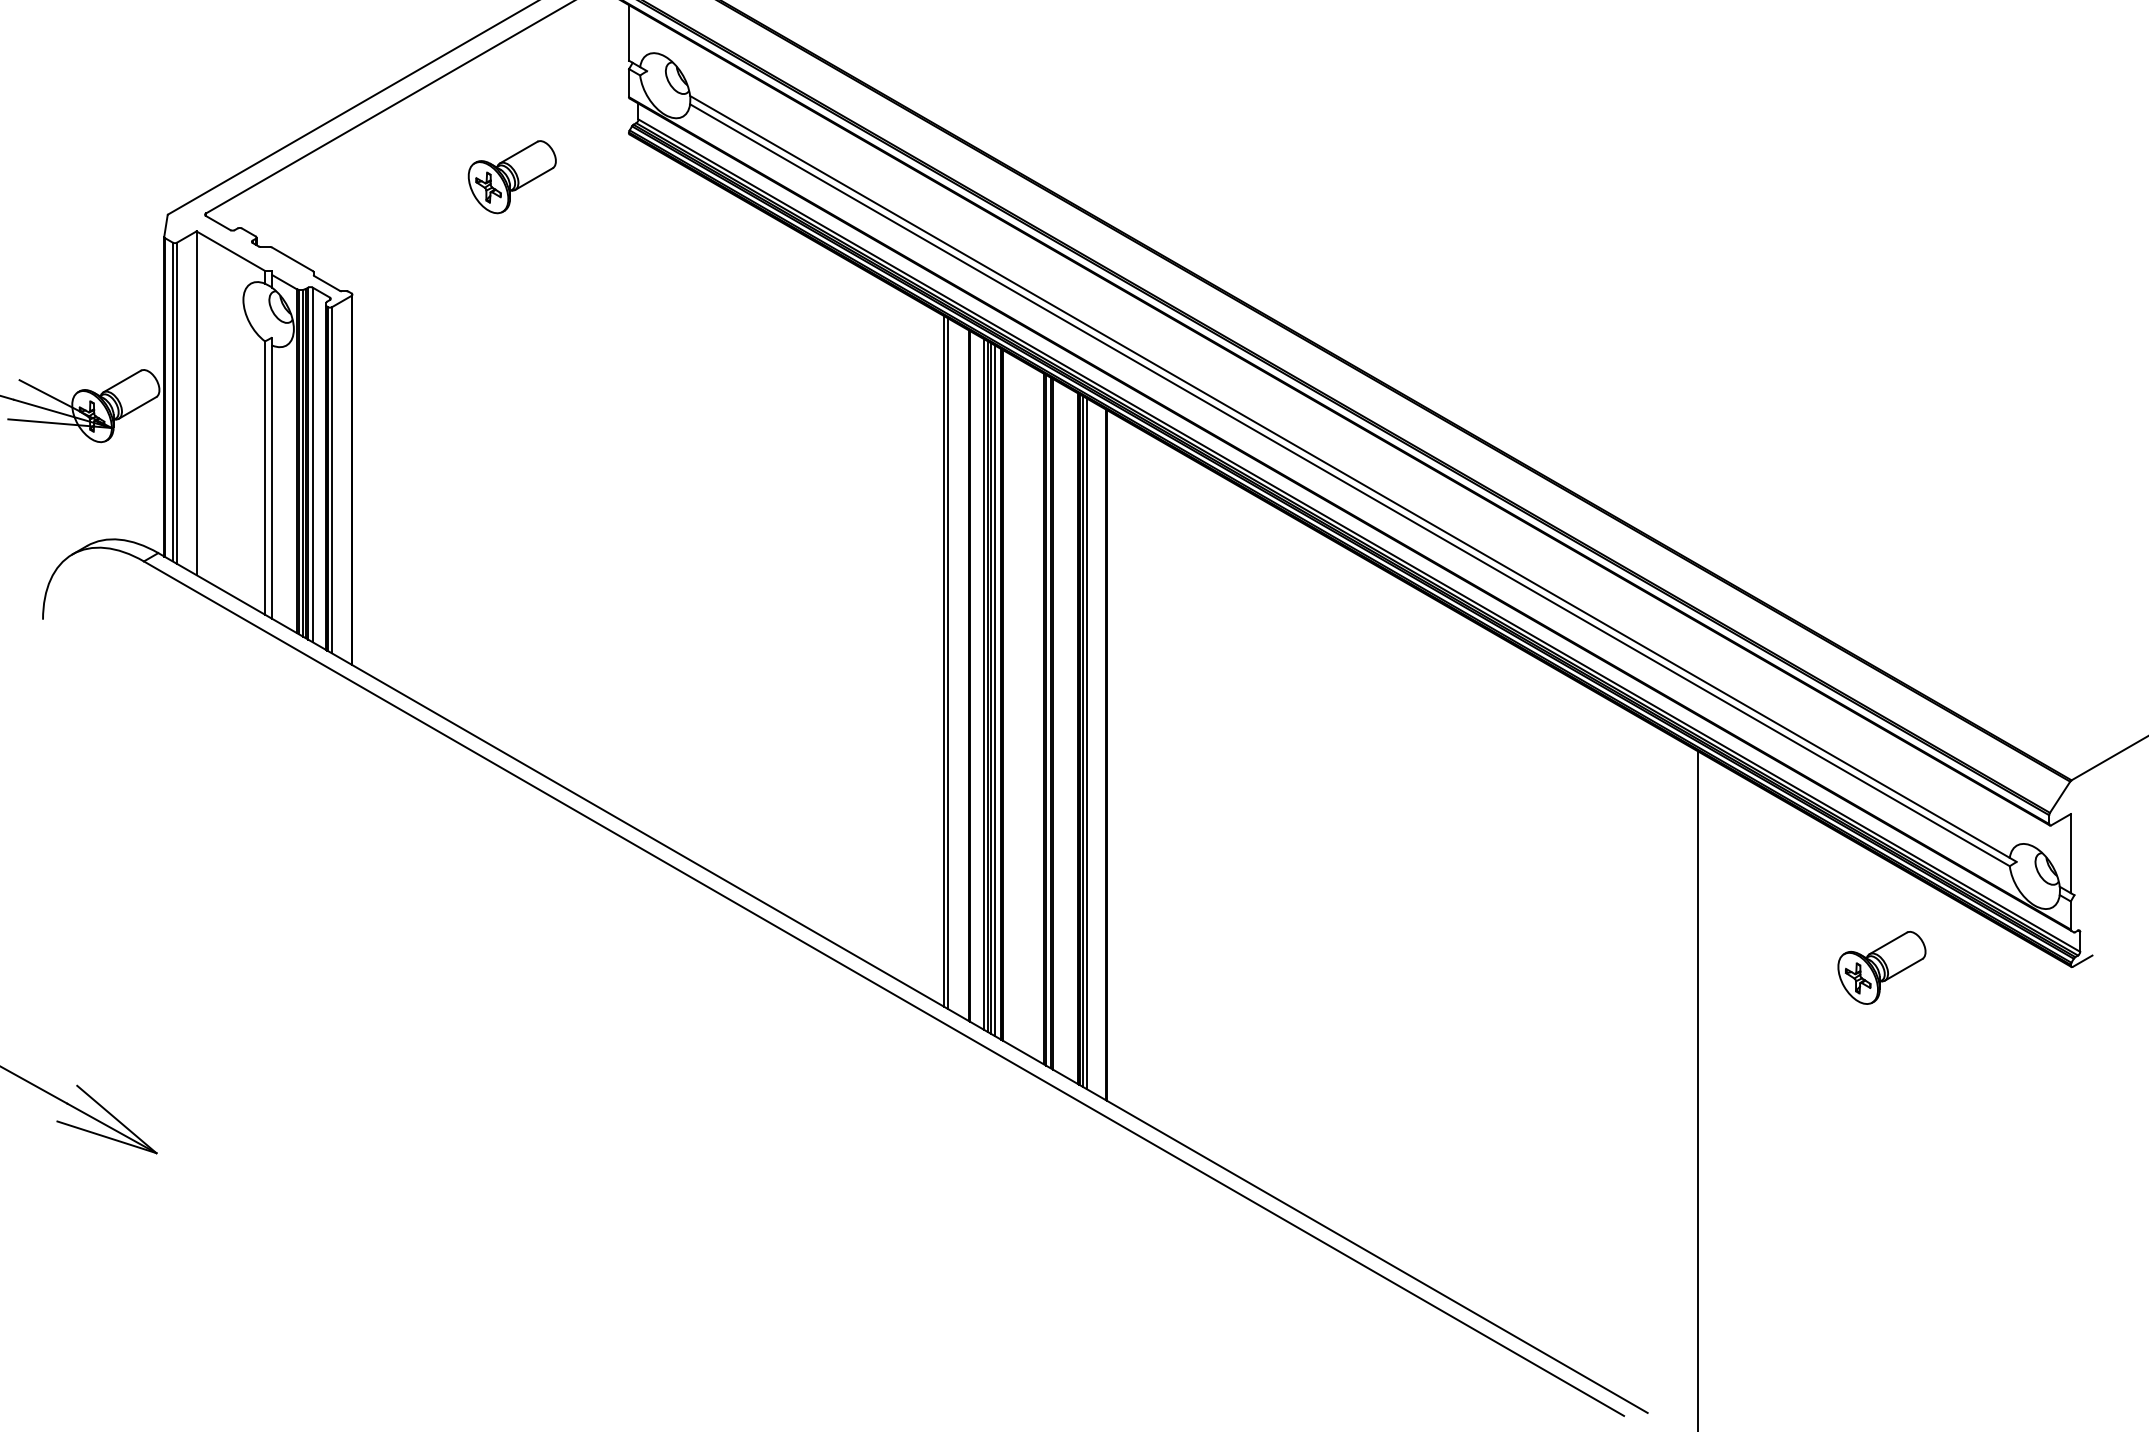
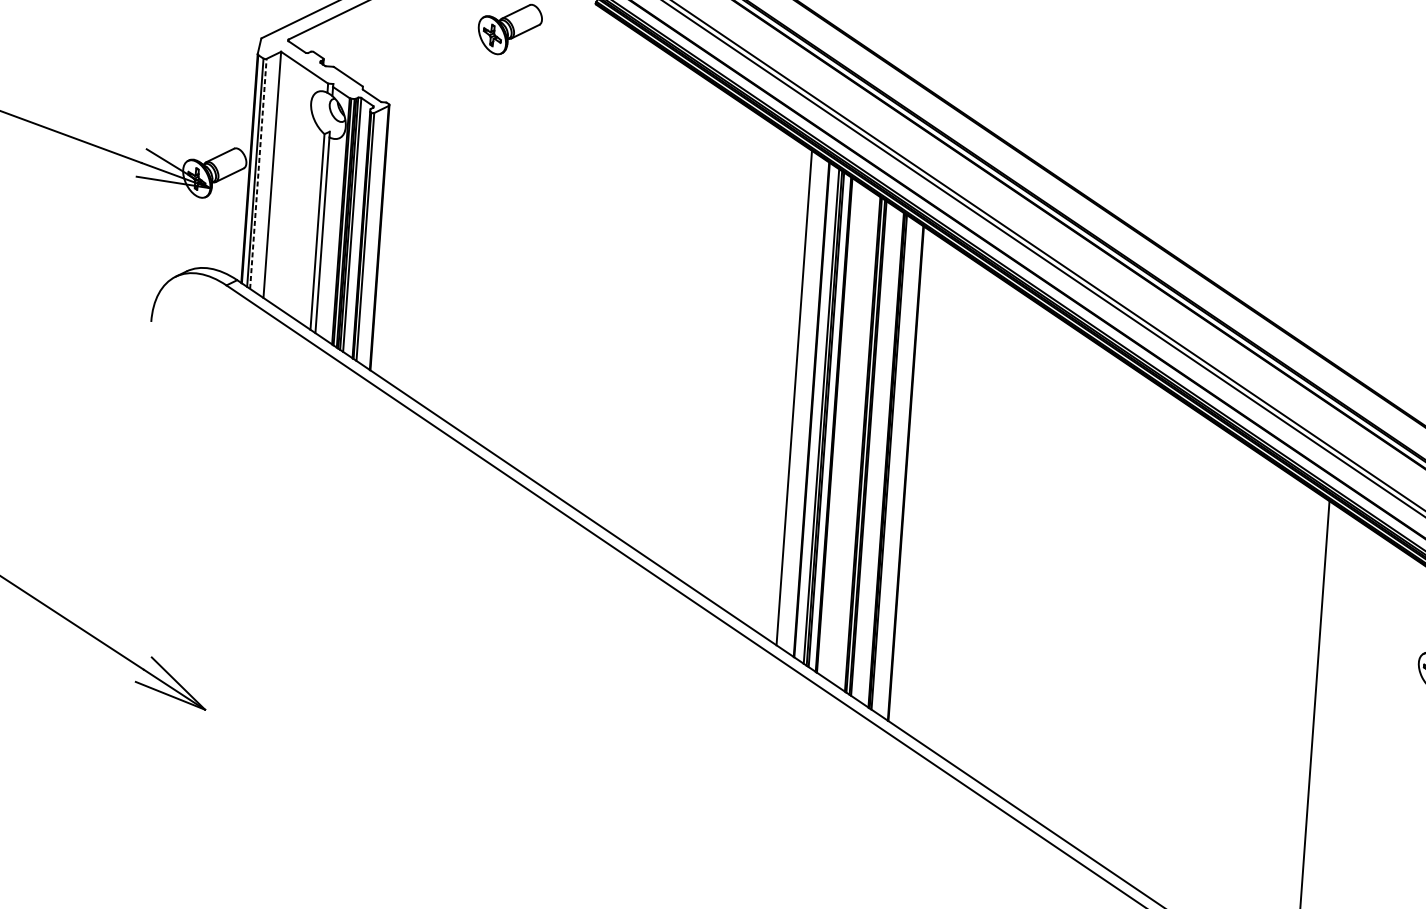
line: (177, 403) -> (258, 174), solid -> dashed
line: (948, 663) -> (797, 399), removed
line: (995, 690) -> (829, 421), removed
line: (1086, 743) -> (892, 464), removed

